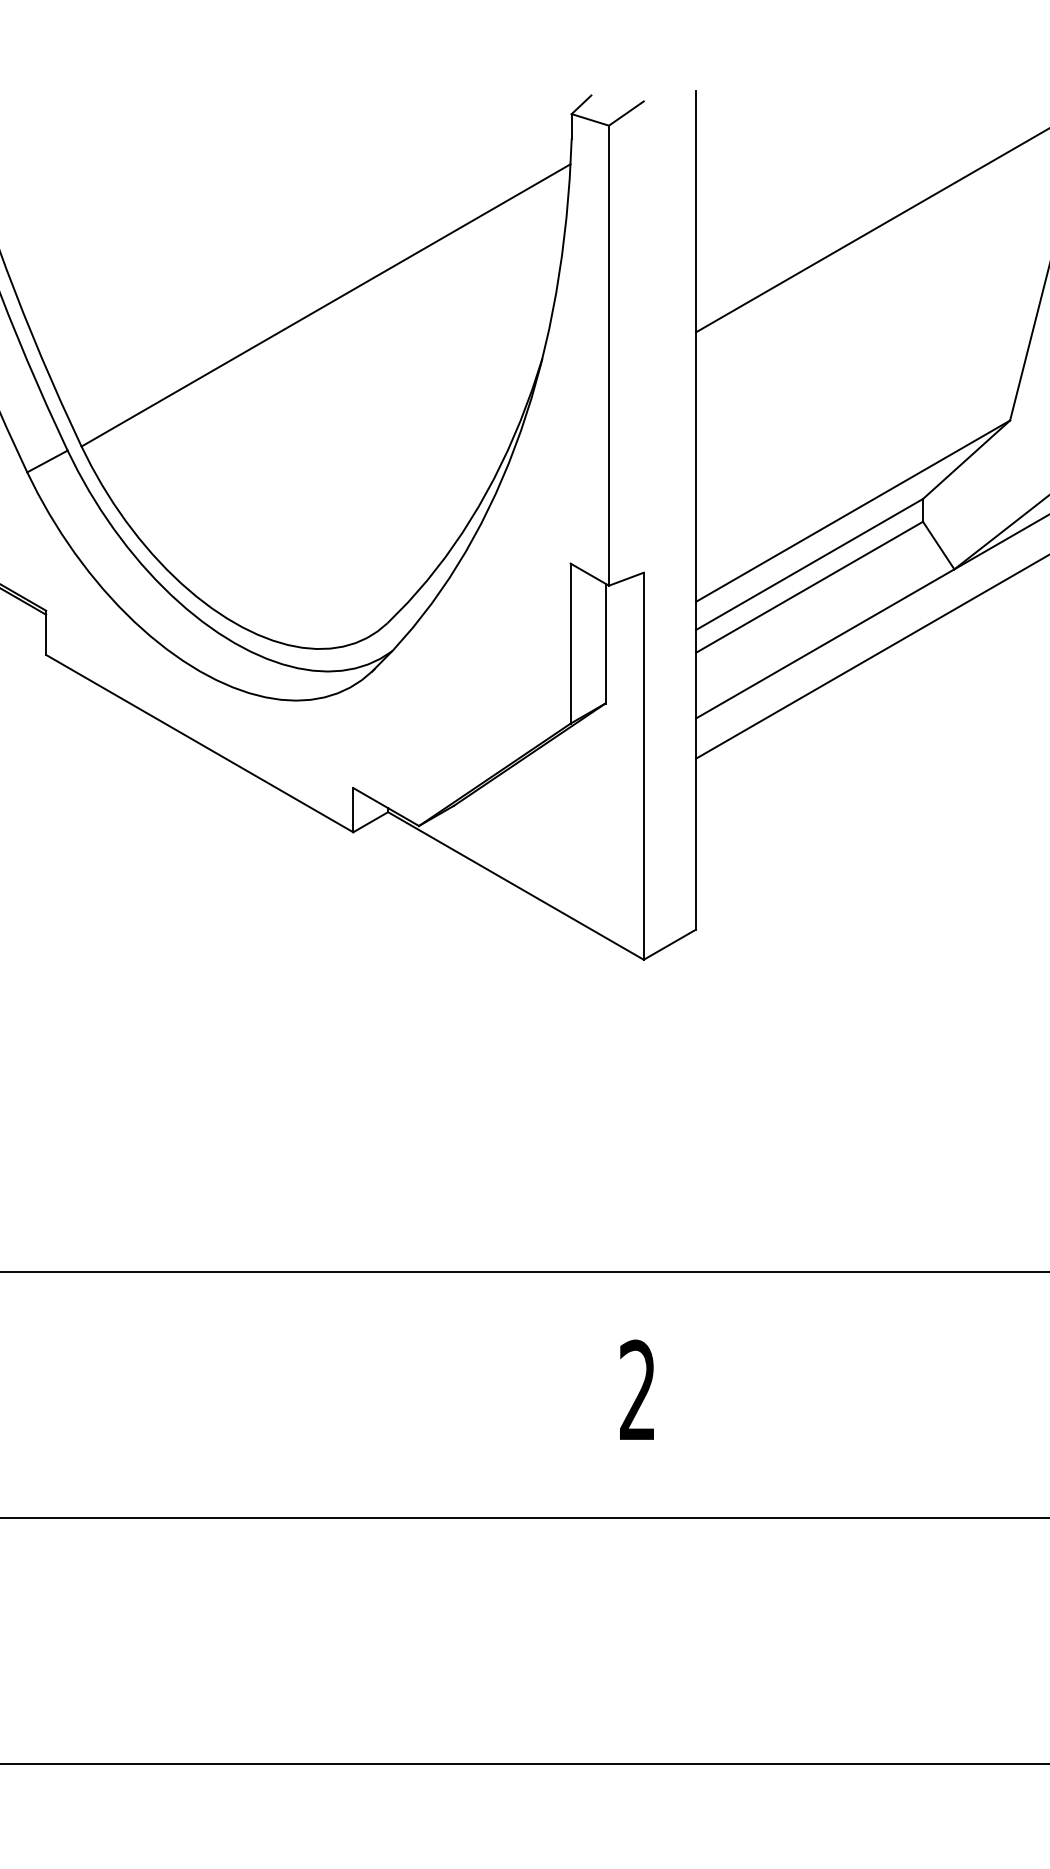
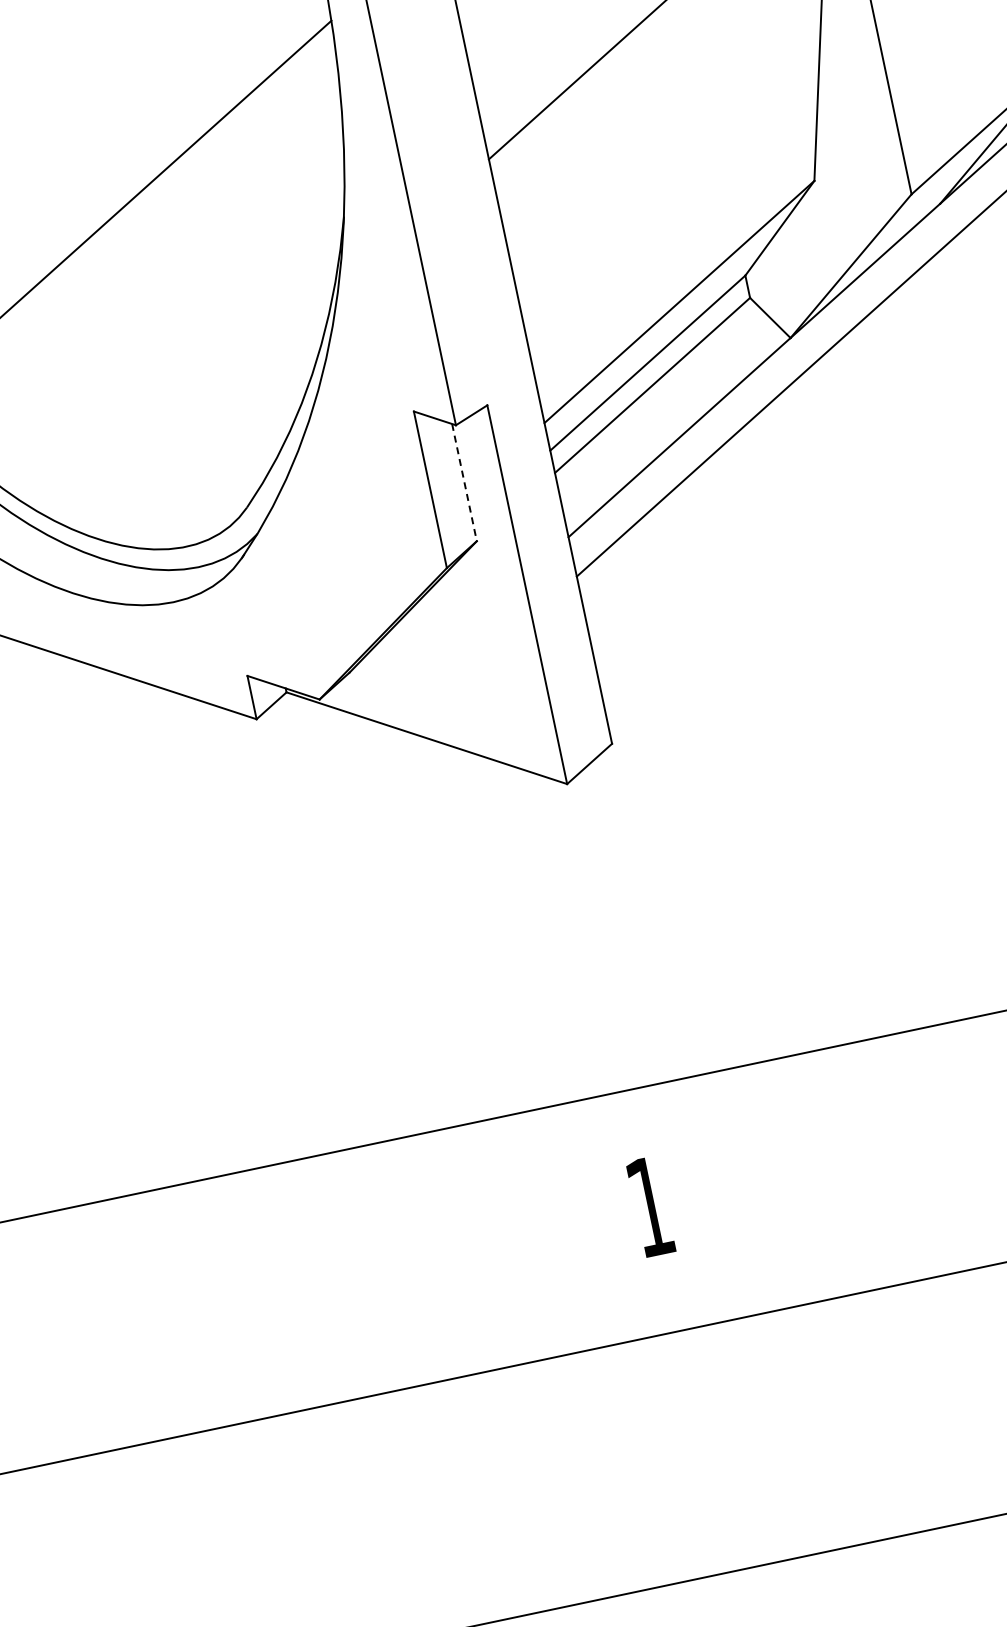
line: (605, 643) -> (464, 482), solid -> dashed
text: (637, 1389) -> (649, 1205), 2 -> 1

